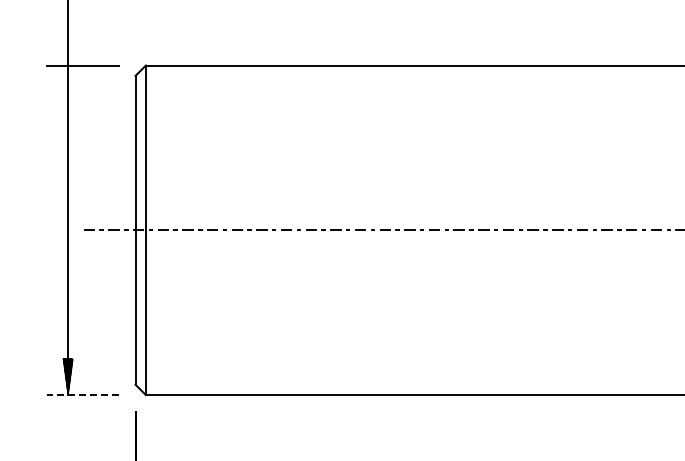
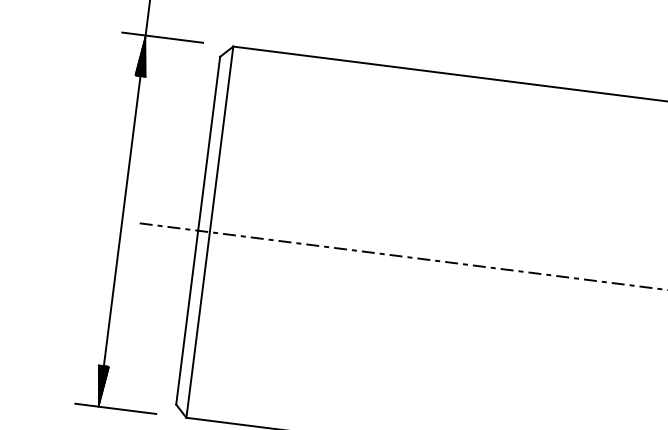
hatch: (67, 83) -> (142, 55), added
line: (83, 395) -> (116, 409), dashed -> solid

